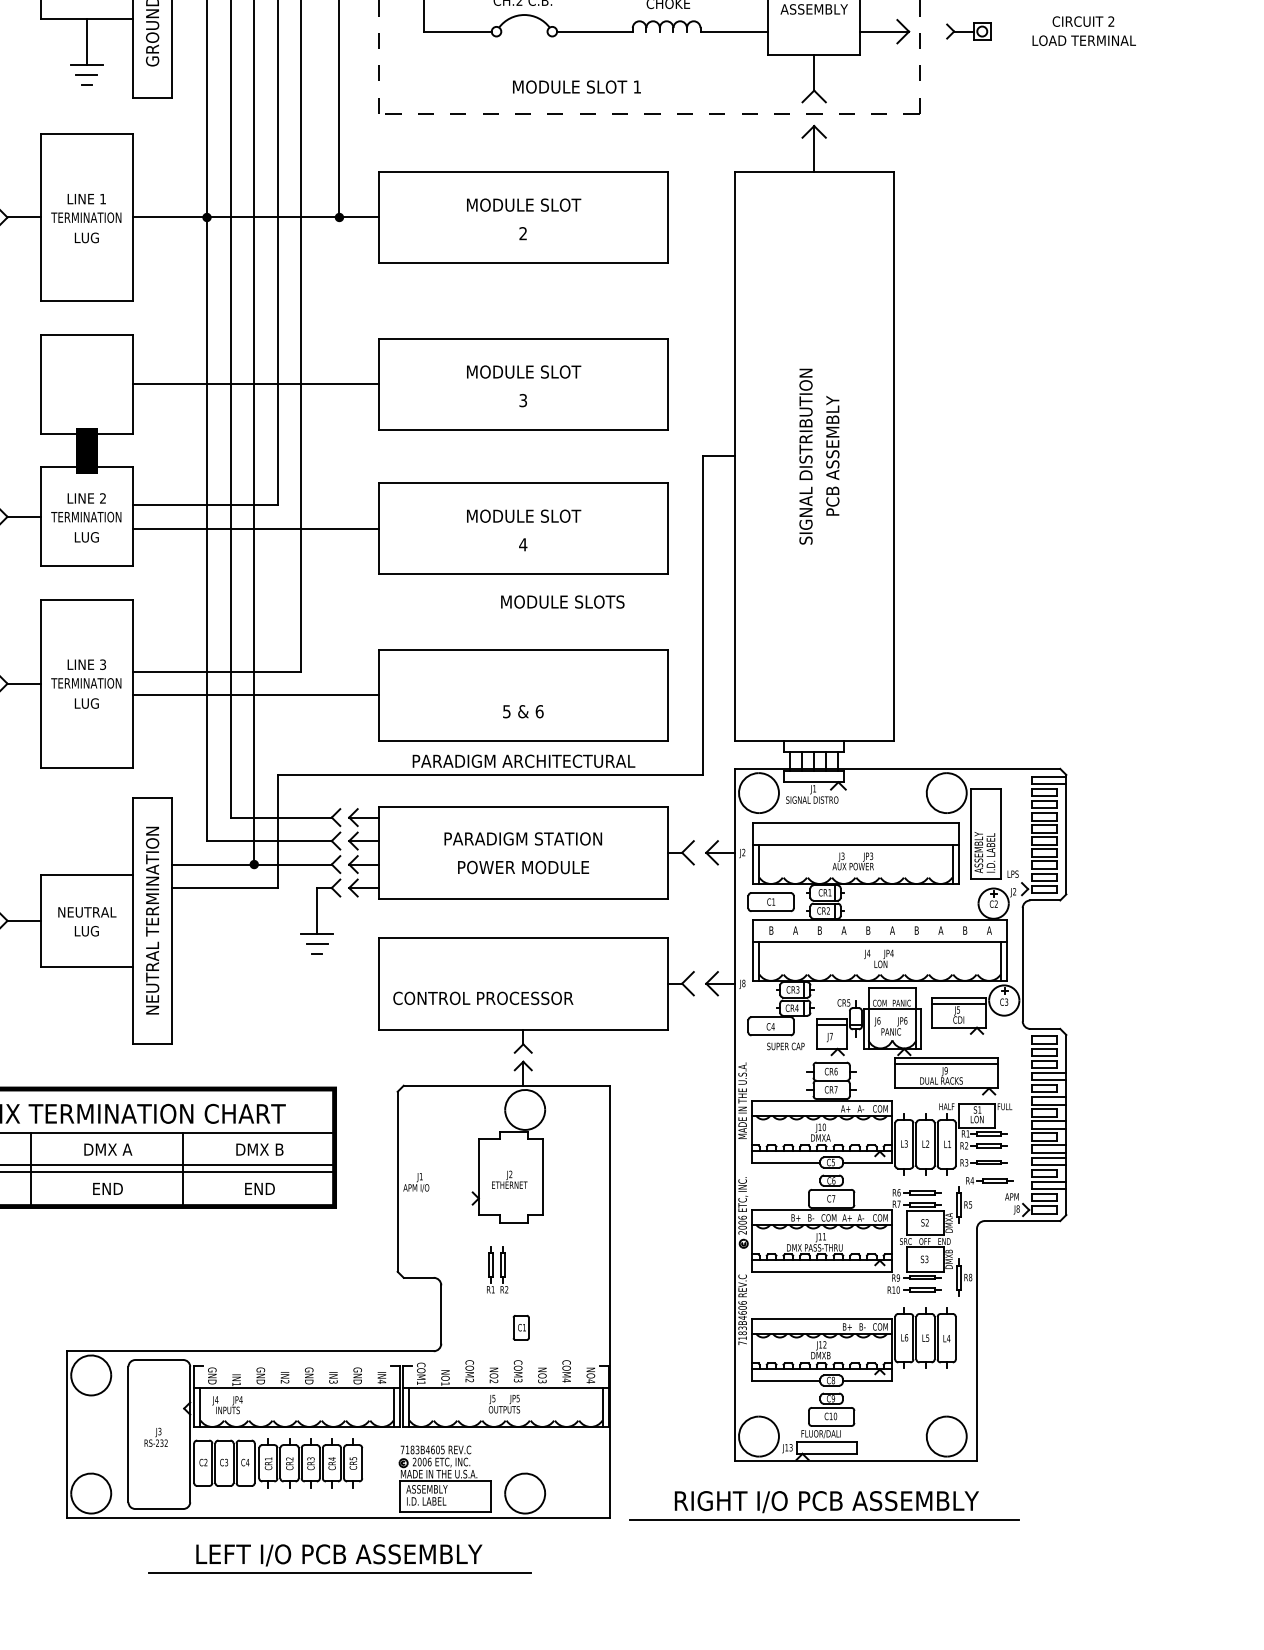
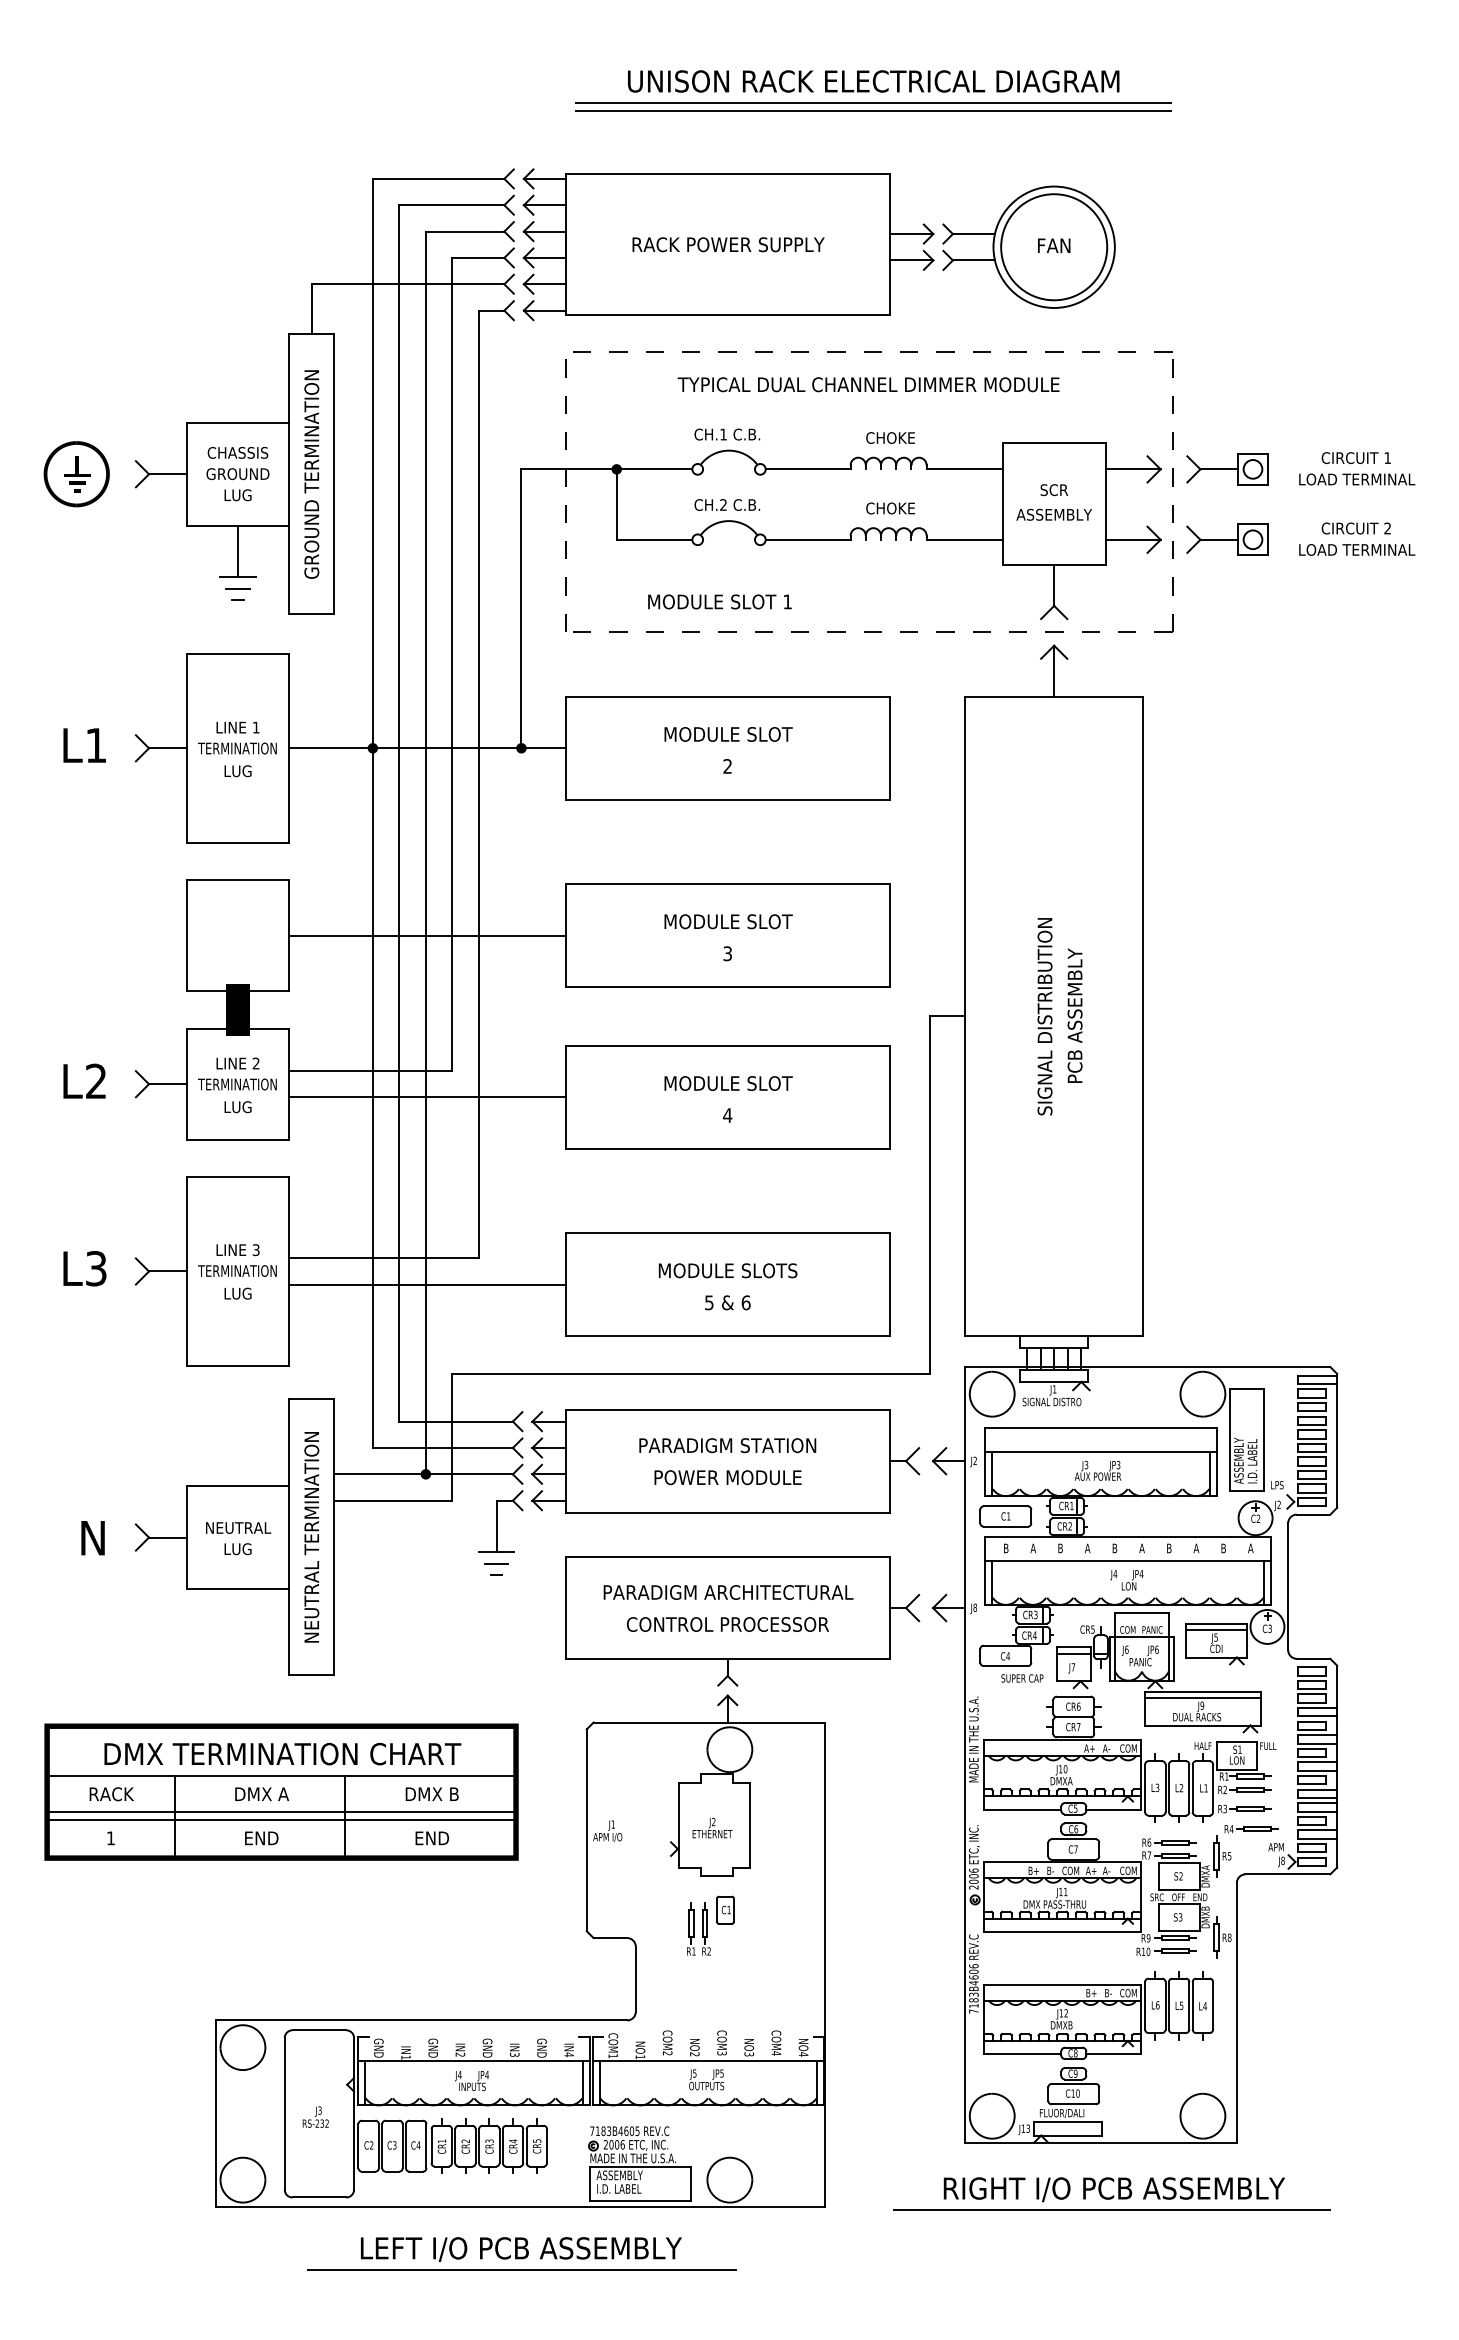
part: (968, 31) -> (1227, 539), size x1.67
text: (576, 86) -> (719, 601), moved
text: (562, 601) -> (727, 1270), moved
text: (523, 761) -> (728, 1592), moved
text: (482, 998) -> (727, 1624), moved
part: (521, 1327) -> (725, 1909), moved
text: (227, 1405) -> (471, 2081), moved
part: (824, 1505) -> (1111, 2193), moved

